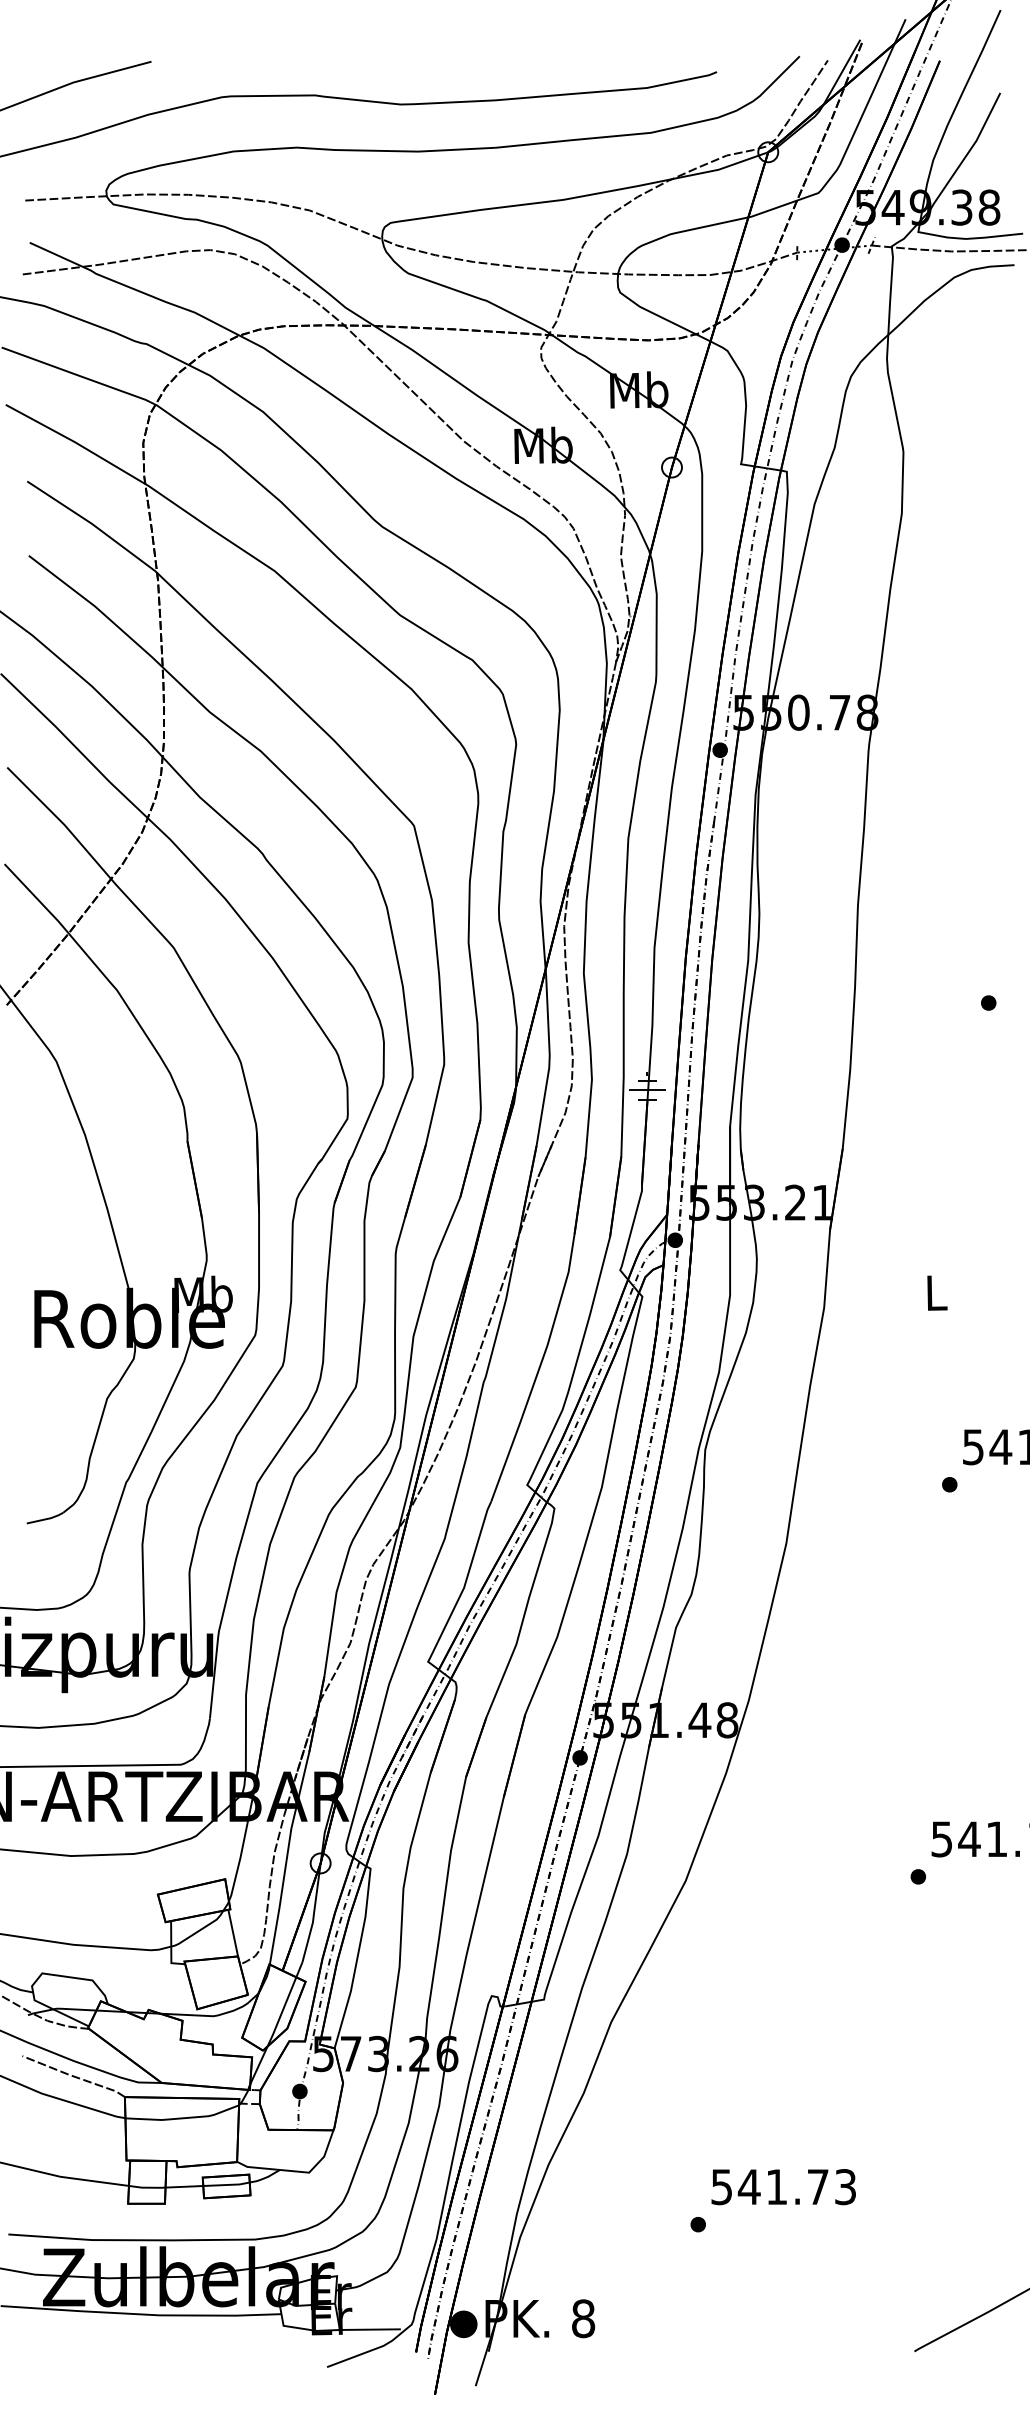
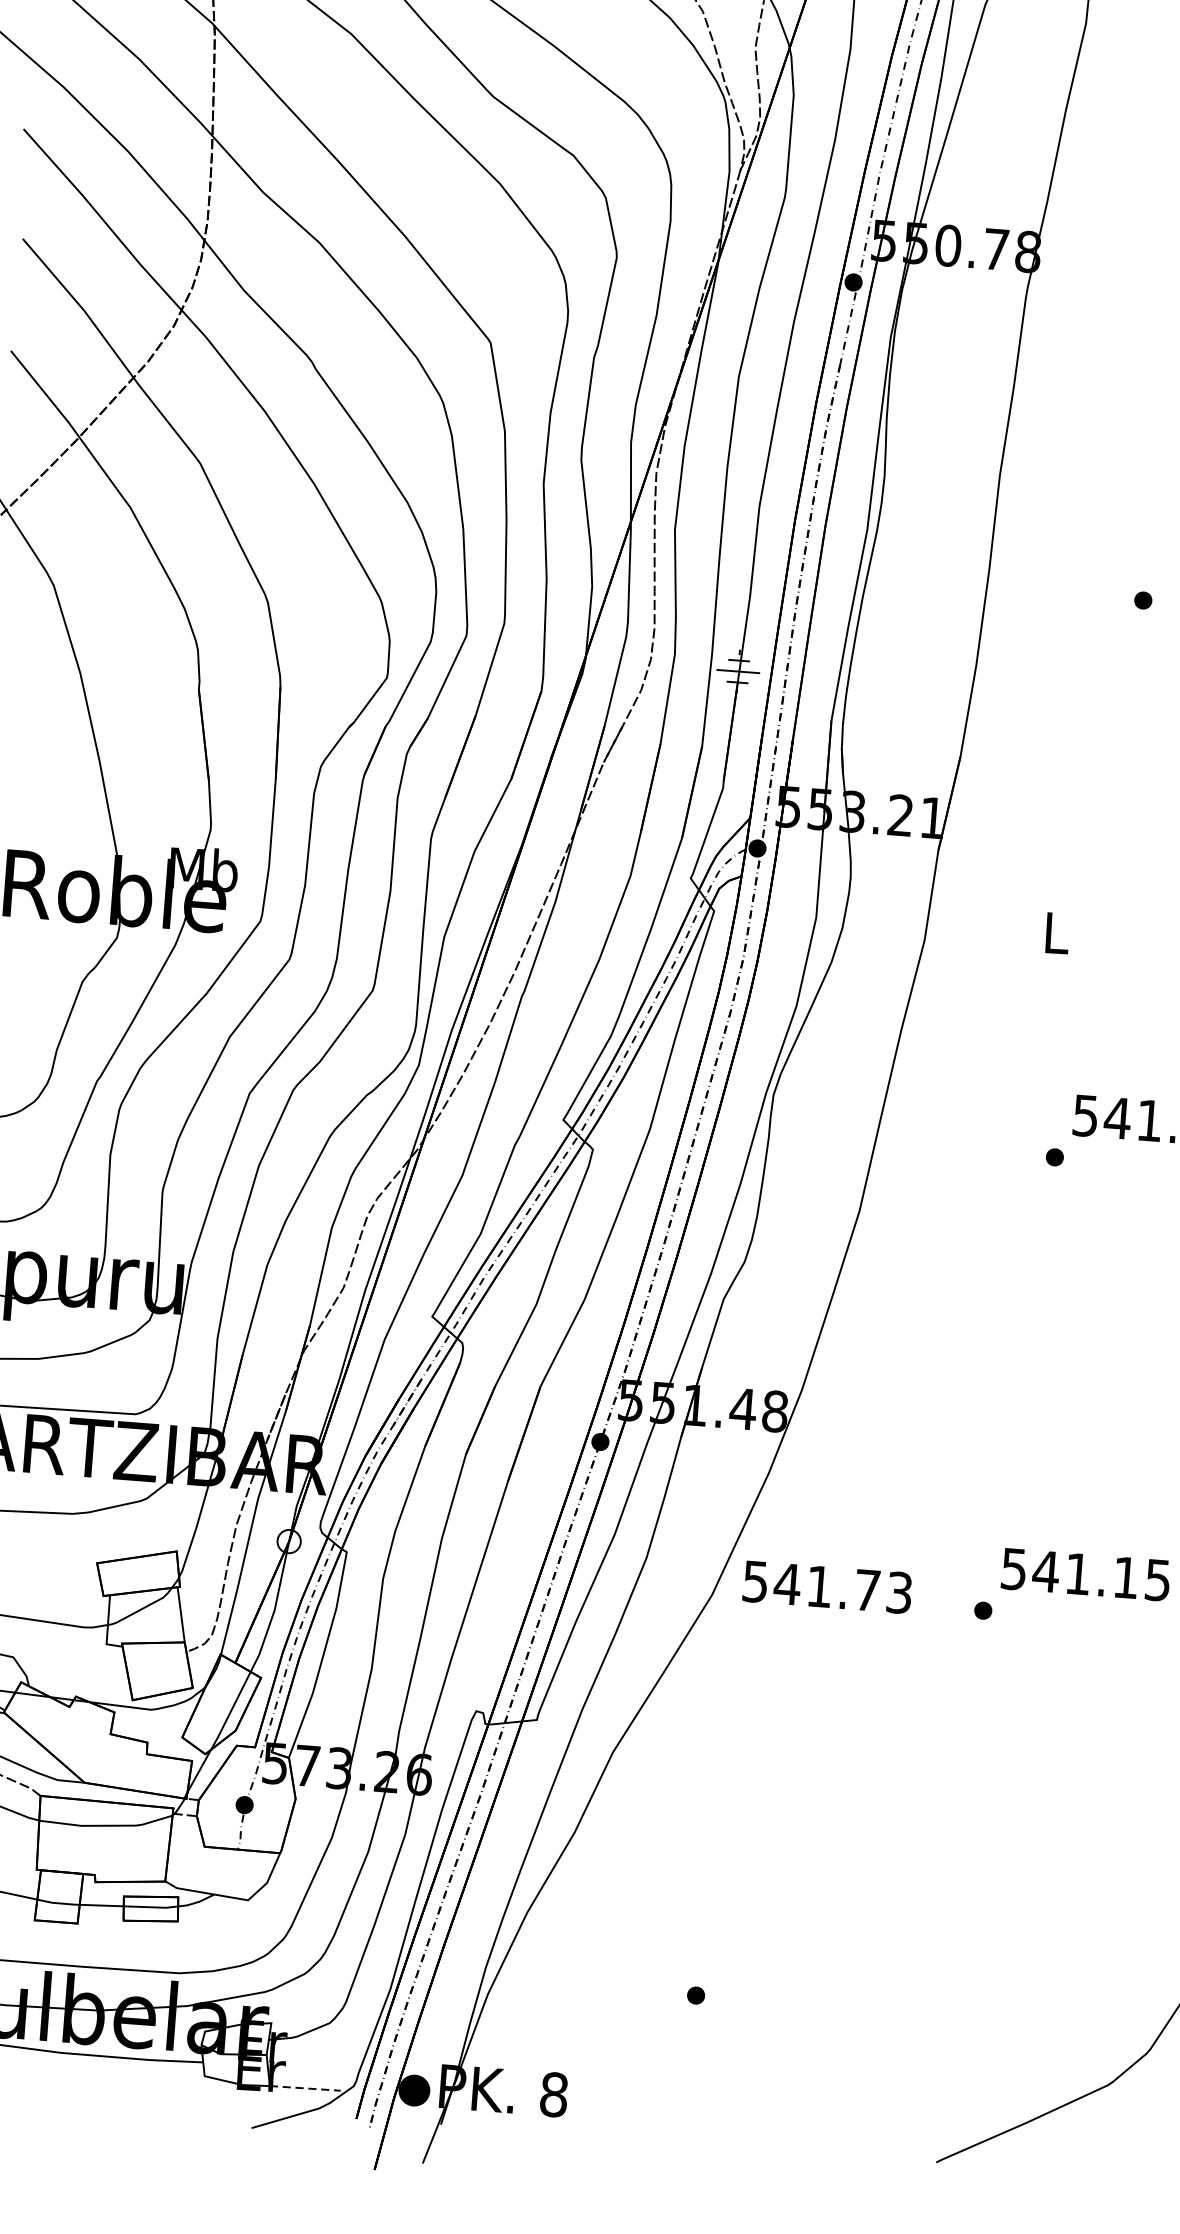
text: (783, 2187) -> (827, 1587), moved
line: (370, 2329) -> (305, 2088), solid -> dashed

